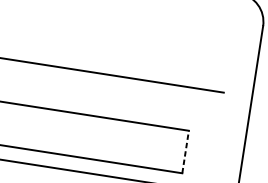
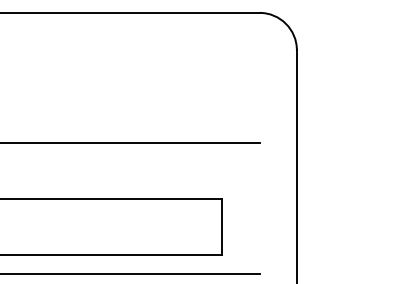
line: (185, 152) -> (222, 227), dashed -> solid

